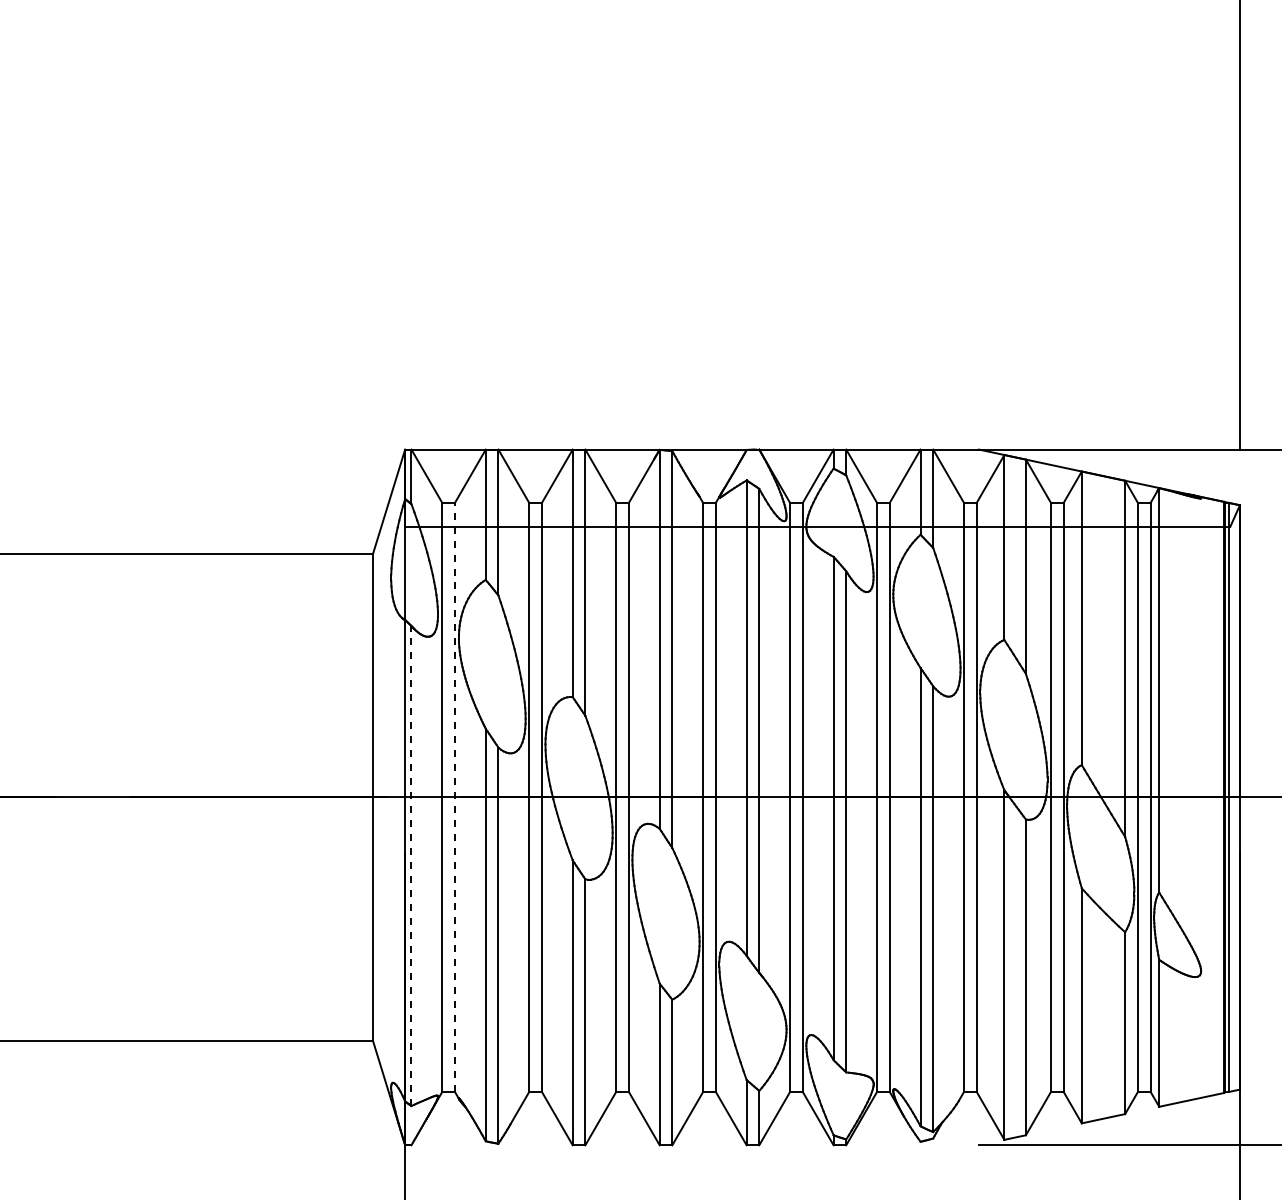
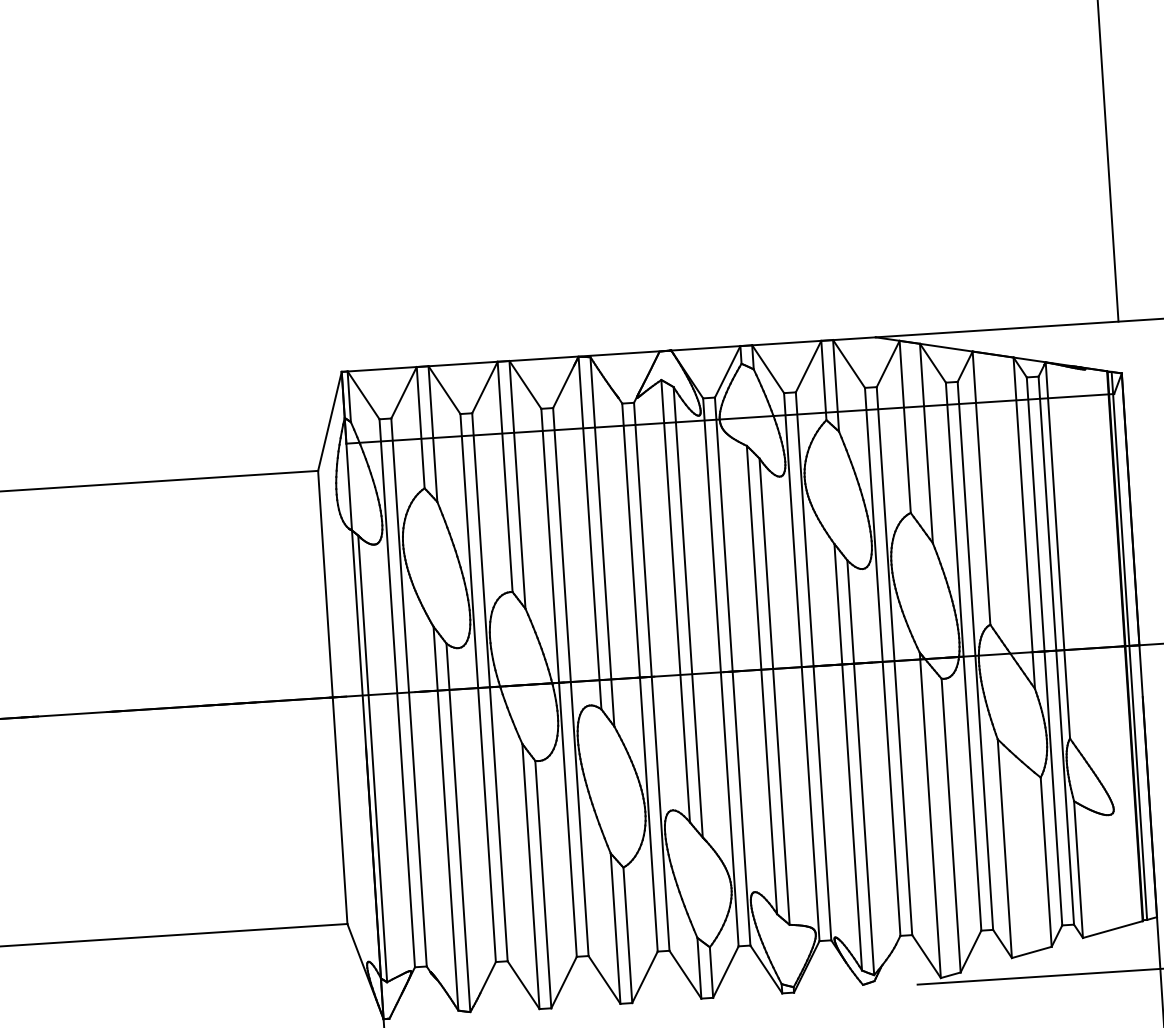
line: (454, 796) -> (408, 691), dashed -> solid
line: (411, 865) -> (372, 758), dashed -> solid

